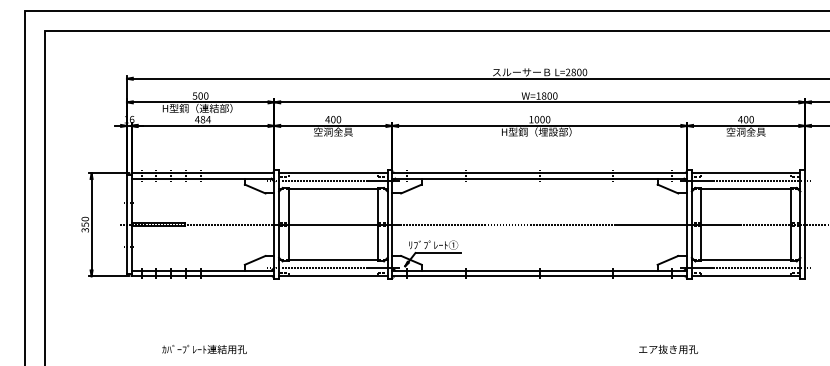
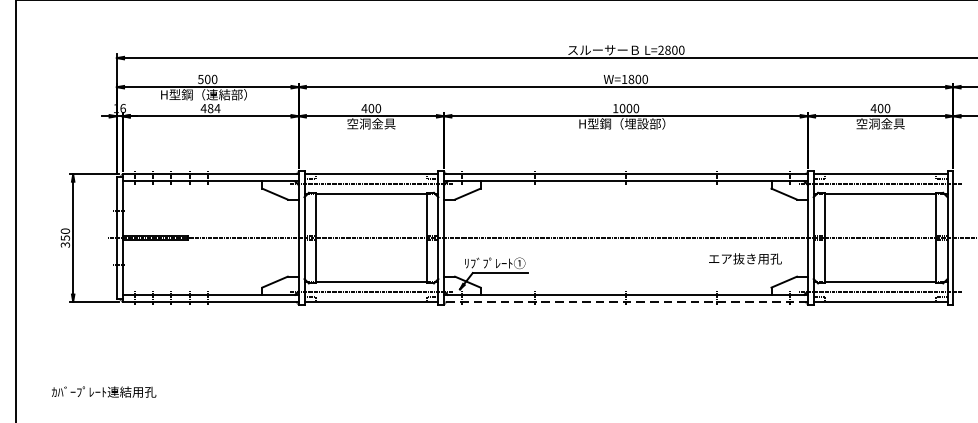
line: (539, 276) -> (625, 302), solid -> dashed
text: (204, 349) -> (103, 392), moved
text: (668, 349) -> (745, 258), moved

